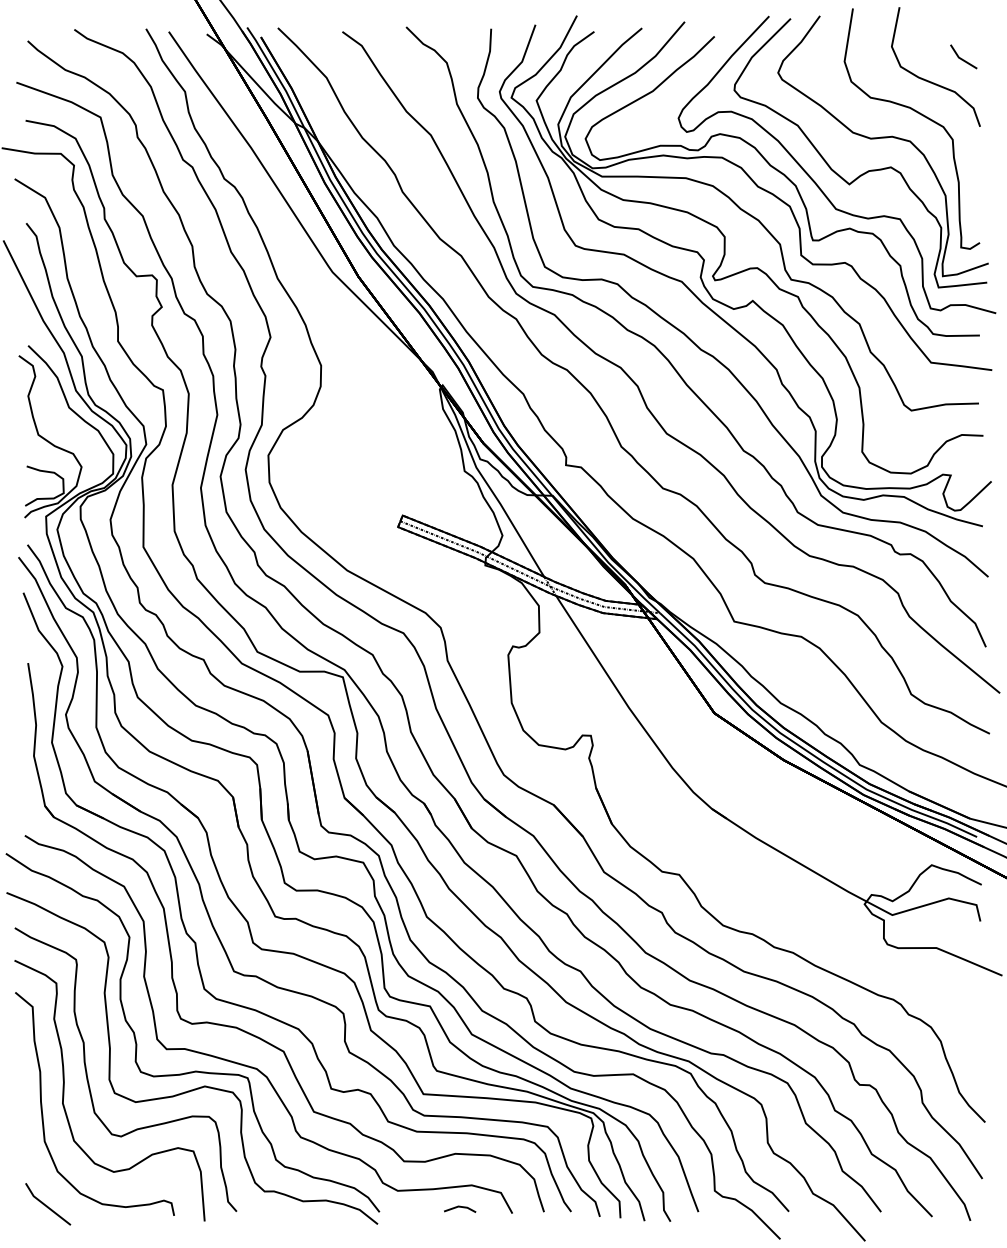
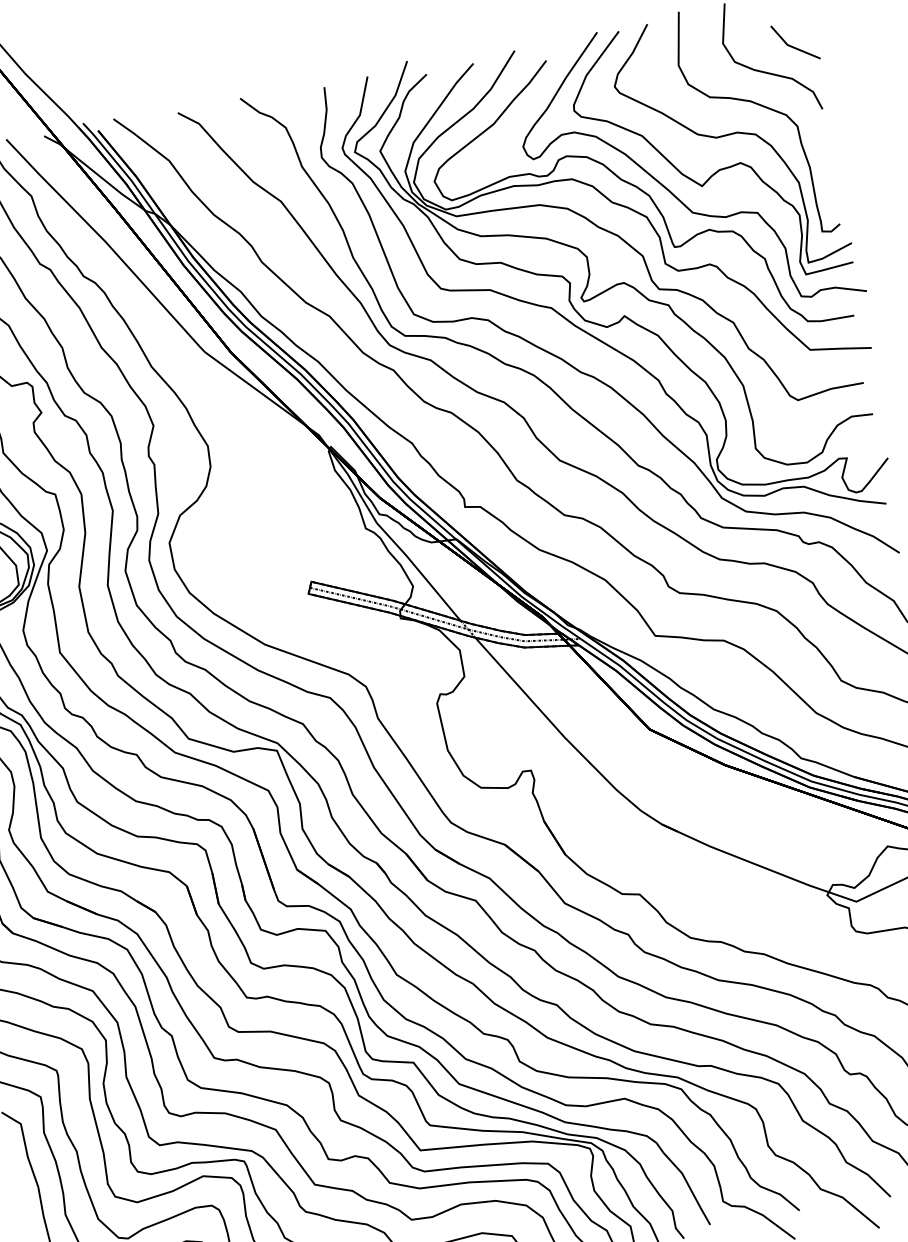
part: (963, 56) -> (795, 42), size x1.67

